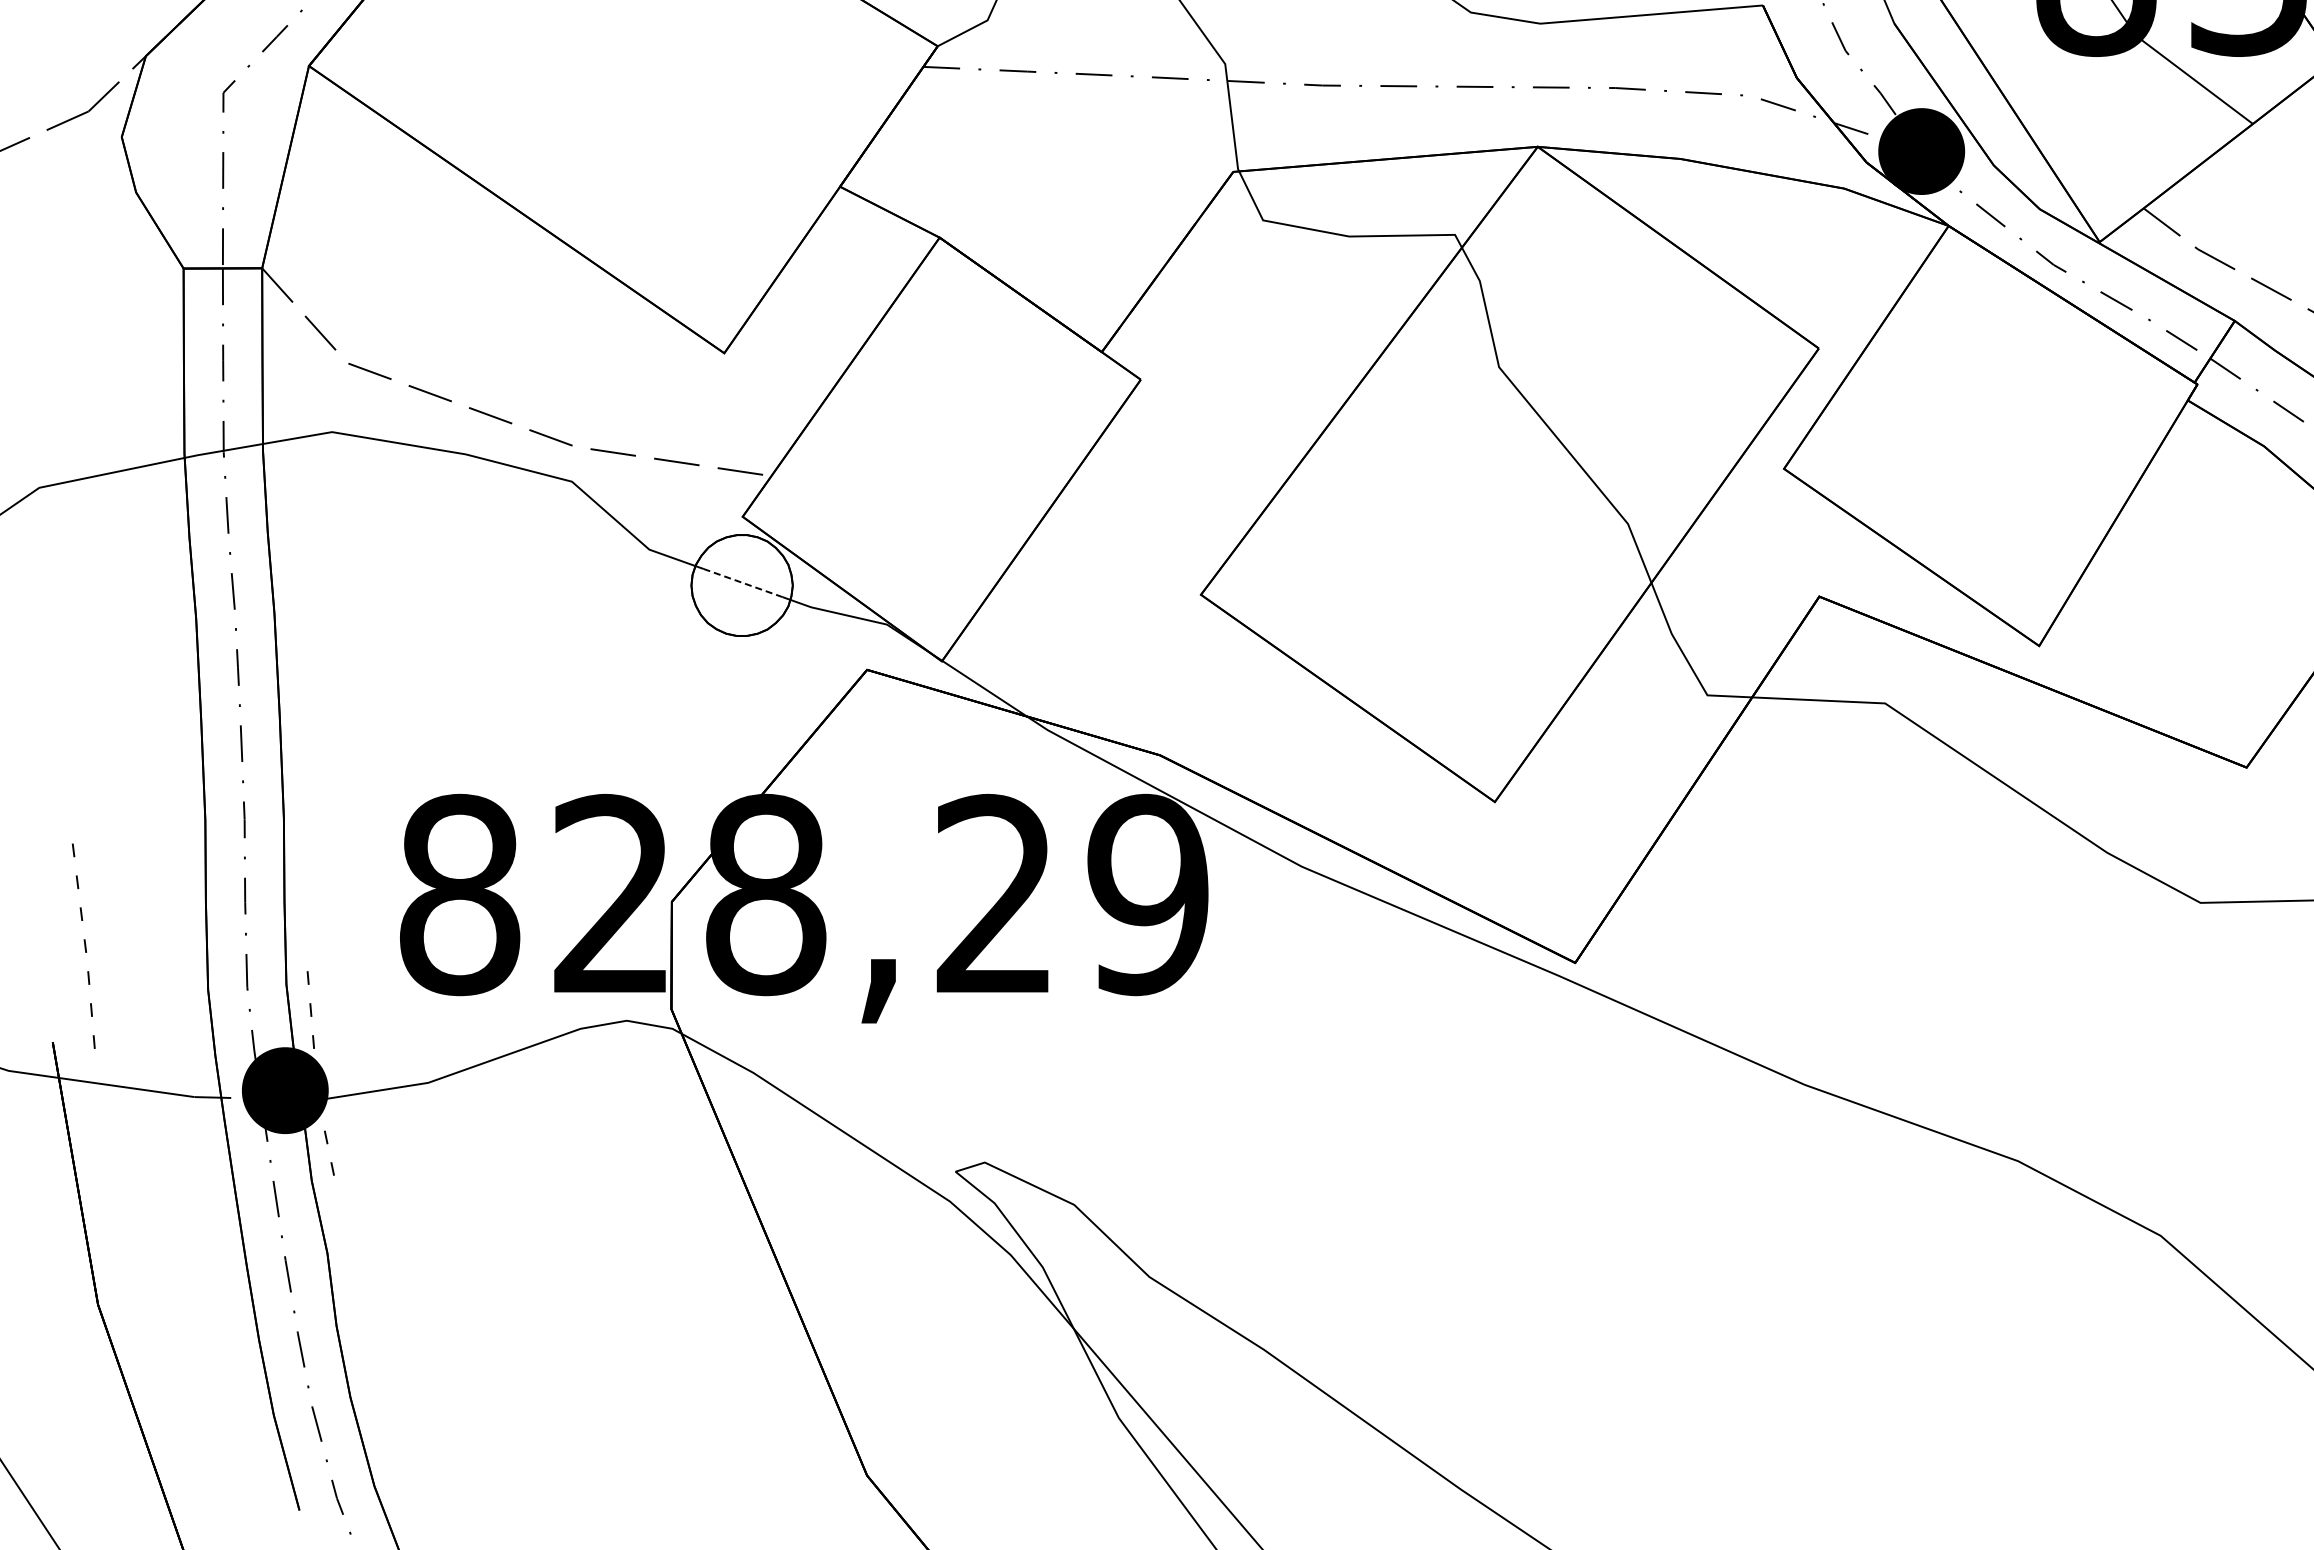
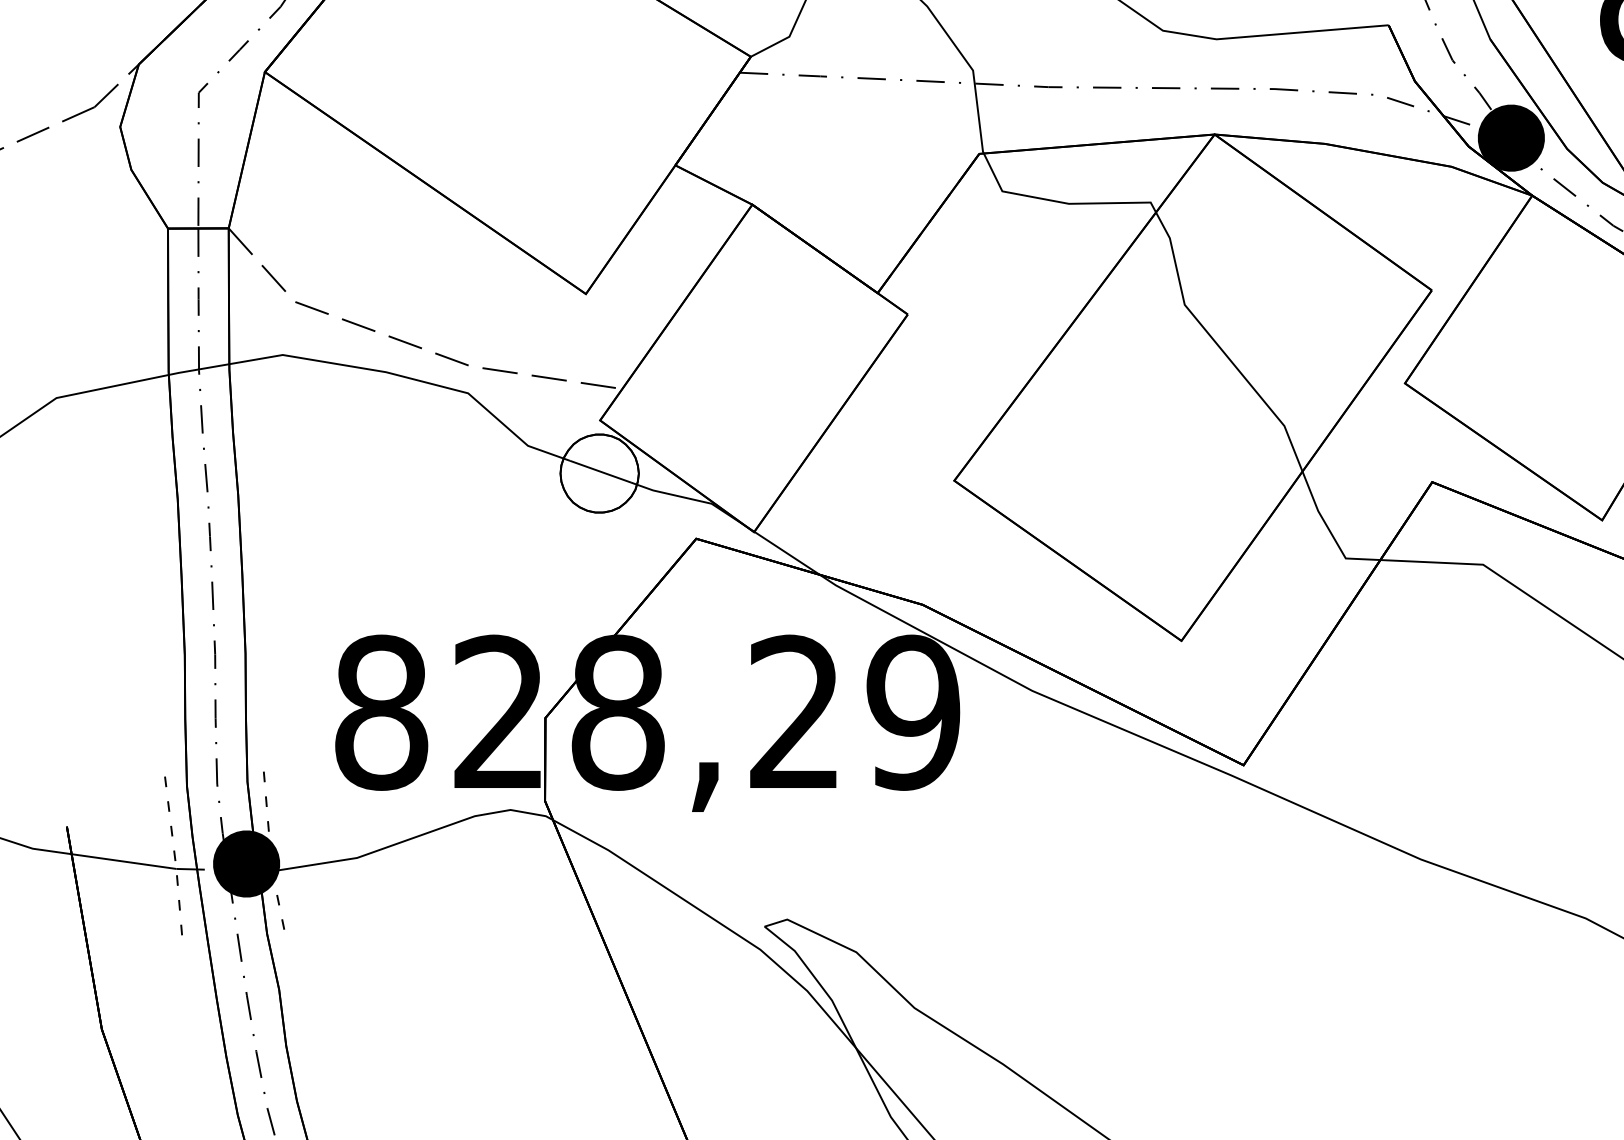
line: (743, 583) -> (600, 472), dashed -> solid
line: (84, 945) -> (174, 855), moved

